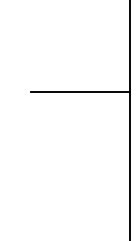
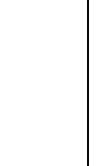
line: (79, 92) -> (54, 57), removed

